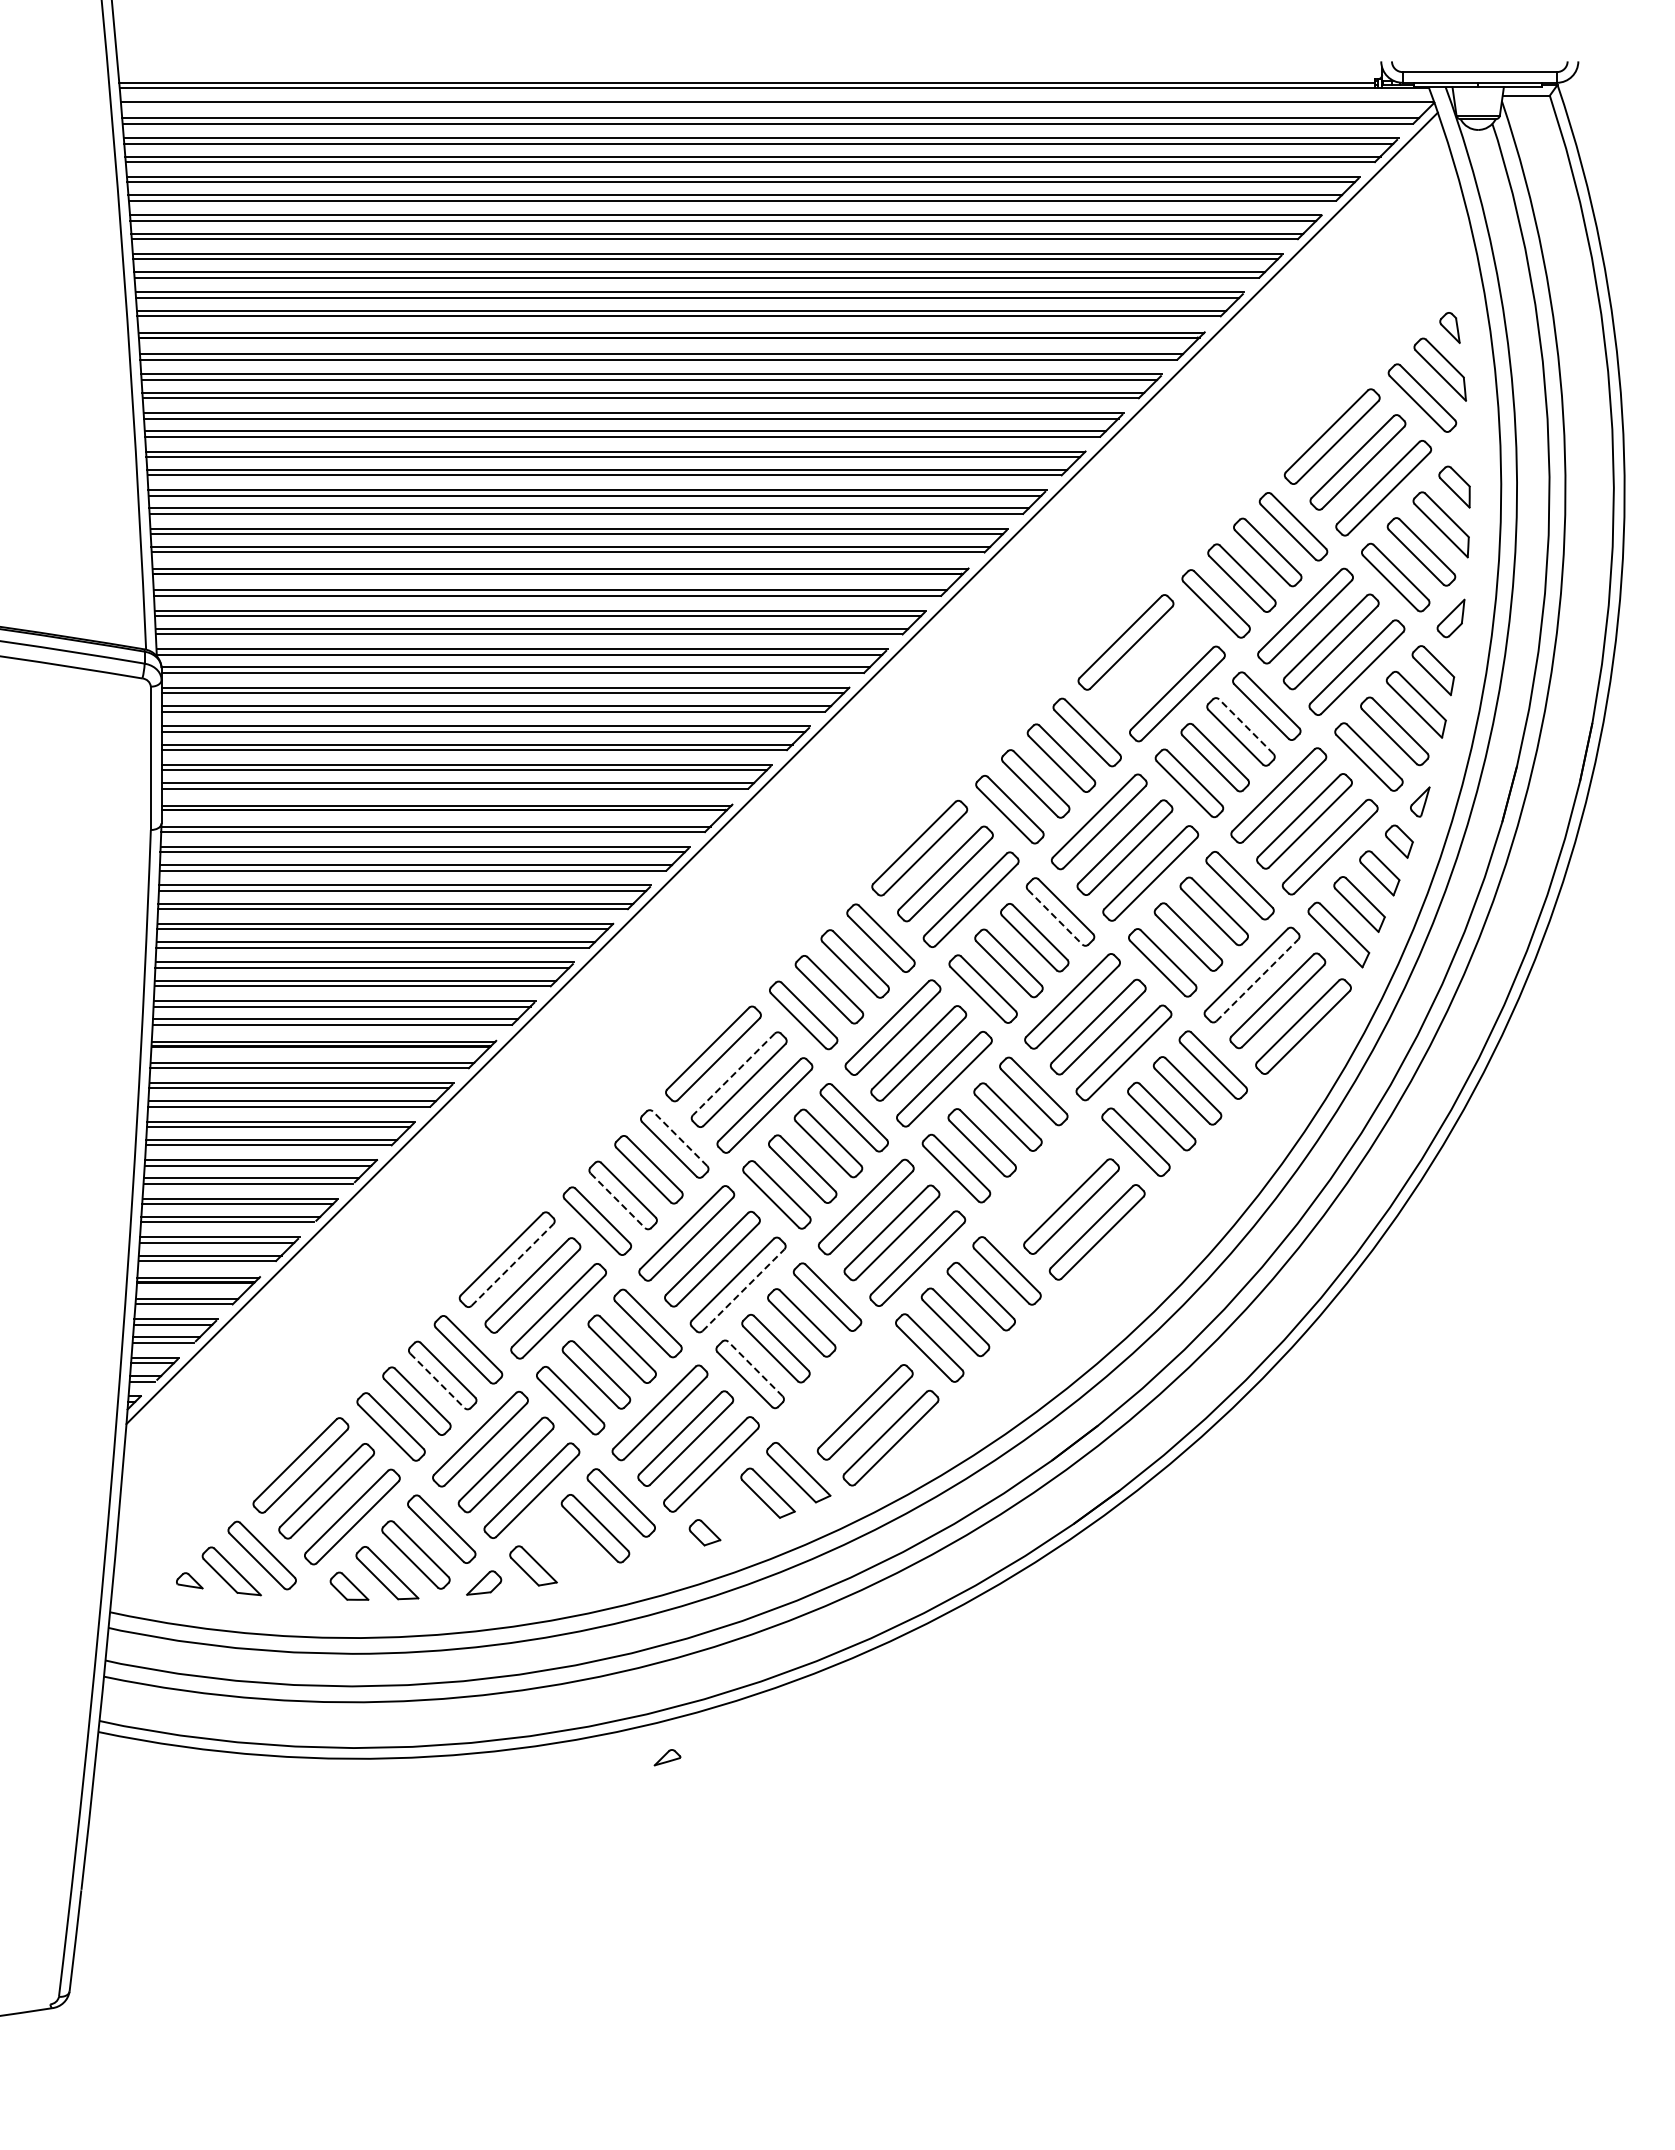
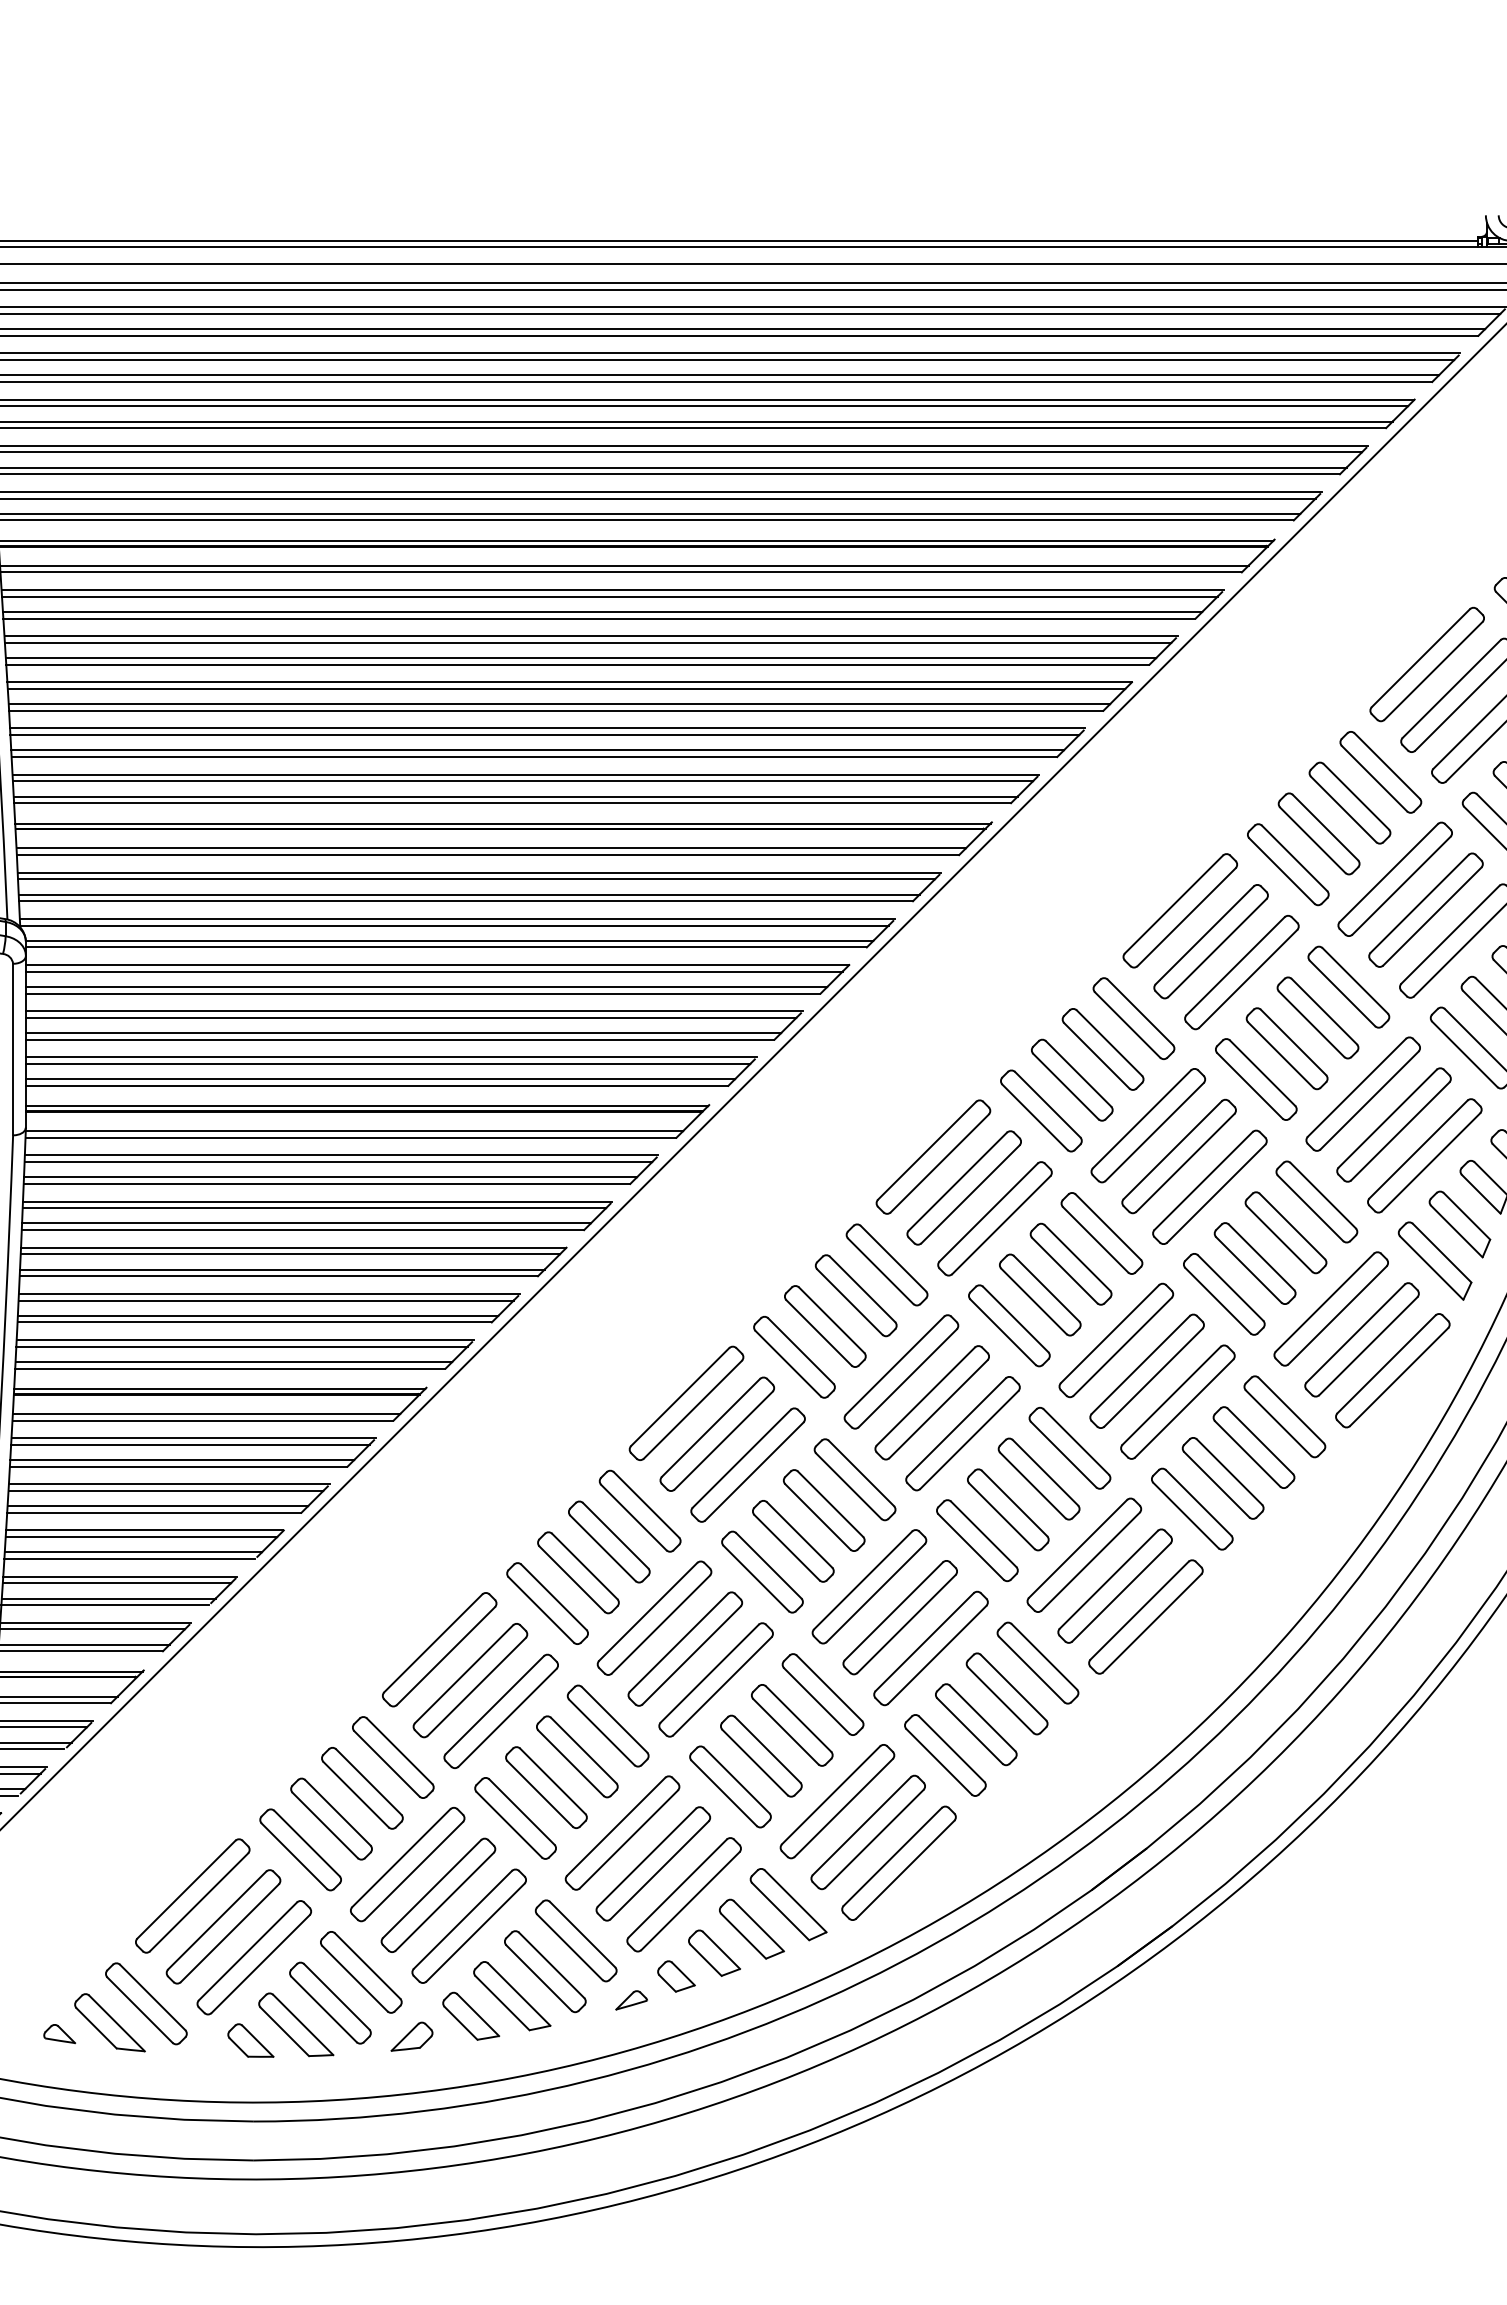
part: (1151, 668) -> (1210, 942), added
line: (1246, 726) -> (1324, 1011), dashed -> solid
line: (1055, 917) -> (1095, 1240), dashed -> solid
line: (1257, 980) -> (1337, 1315), dashed -> solid
line: (733, 1074) -> (710, 1428), dashed -> solid
line: (680, 1138) -> (647, 1504), dashed -> solid
part: (1045, 1180) -> (1083, 1554), added
line: (617, 1200) -> (571, 1578), dashed -> solid
line: (512, 1265) -> (445, 1656), dashed -> solid
line: (743, 1290) -> (722, 1686), dashed -> solid
line: (755, 1369) -> (736, 1781), dashed -> solid
line: (437, 1380) -> (356, 1794), dashed -> solid
part: (839, 1386) -> (837, 1801), added
part: (736, 1513) -> (714, 1953), added
part: (567, 1548) -> (511, 1995), added
part: (667, 1757) -> (631, 2000), moved

